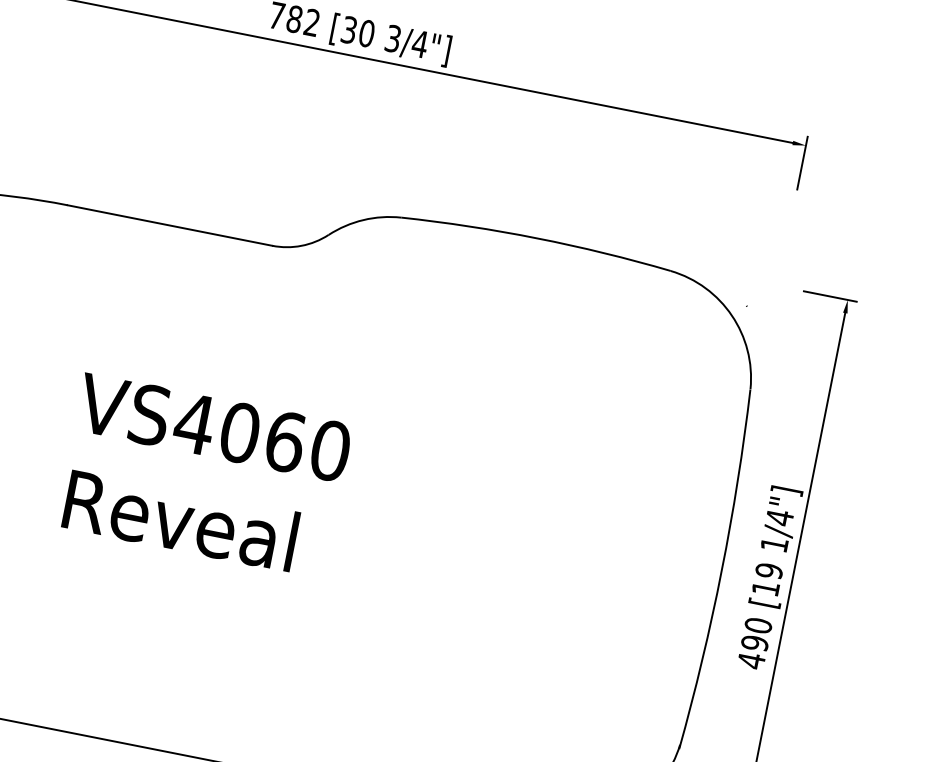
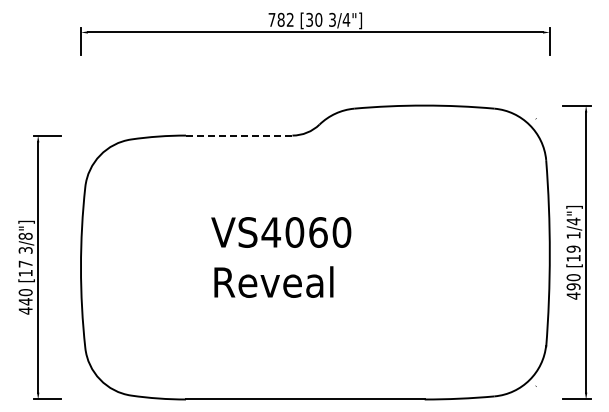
line: (170, 225) -> (239, 135), solid -> dashed

